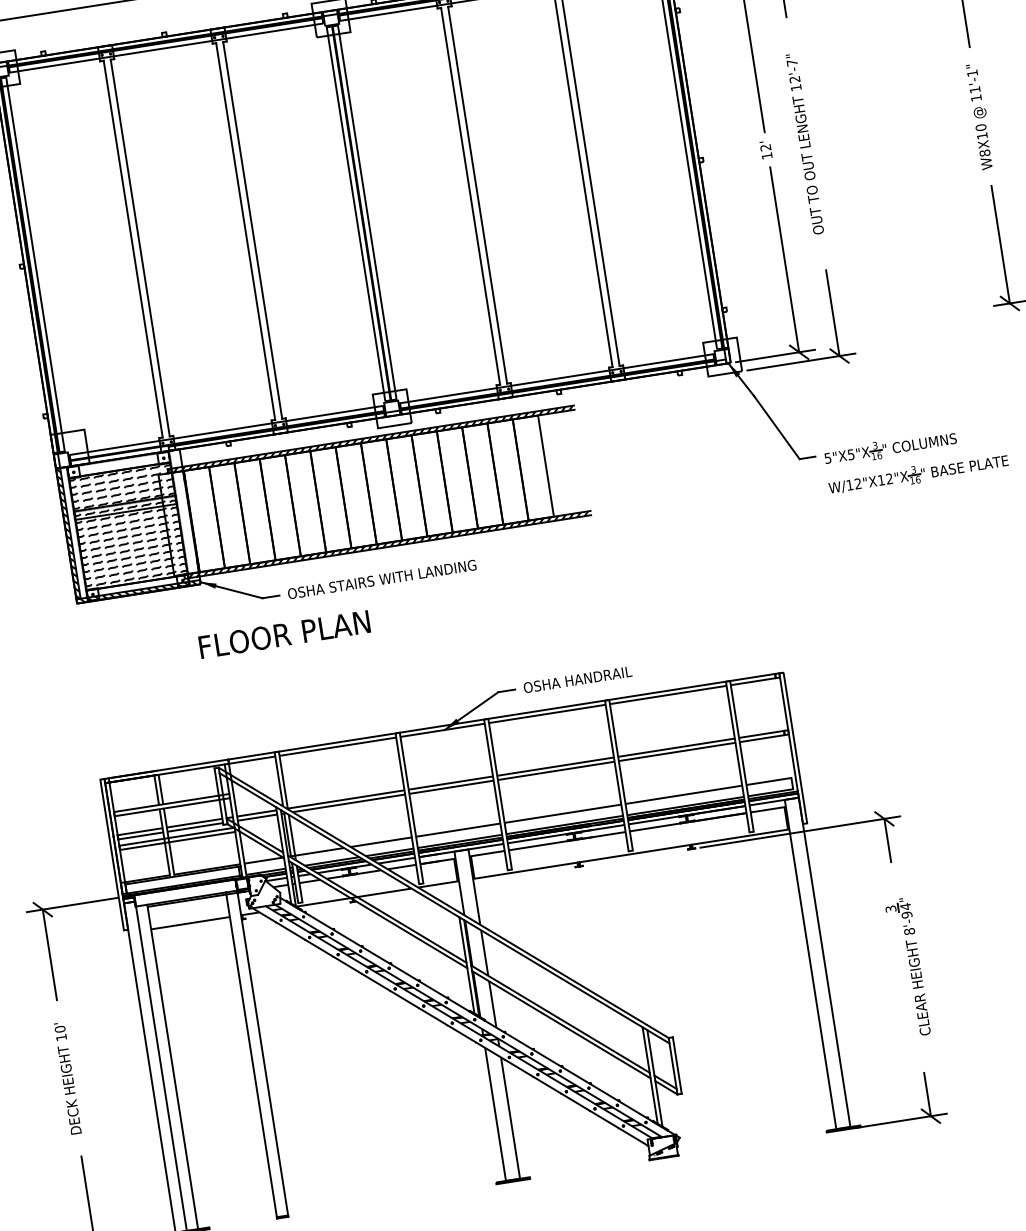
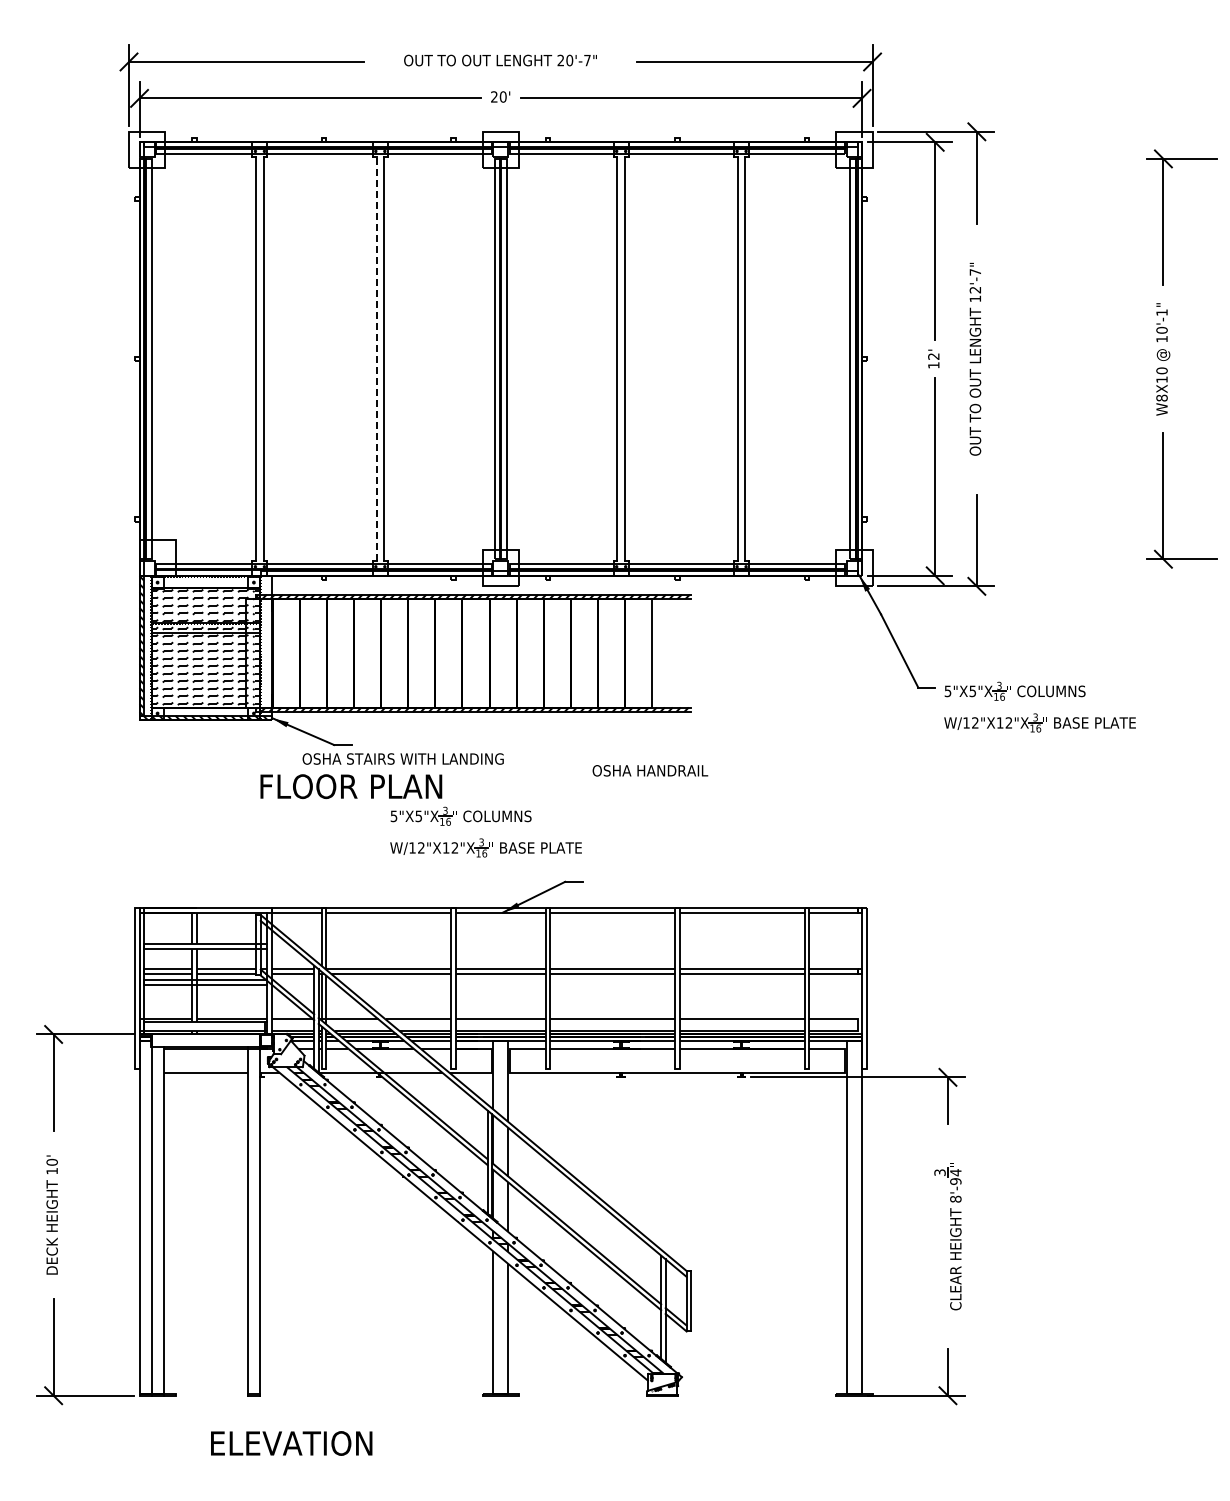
text: (974, 89) -> (1161, 329), 11'-1" -> 10'-1"
line: (245, 231) -> (376, 359), solid -> dashed
text: (381, 579) -> (402, 758), moved
part: (414, 663) -> (482, 838), added
text: (577, 679) -> (650, 770), moved

